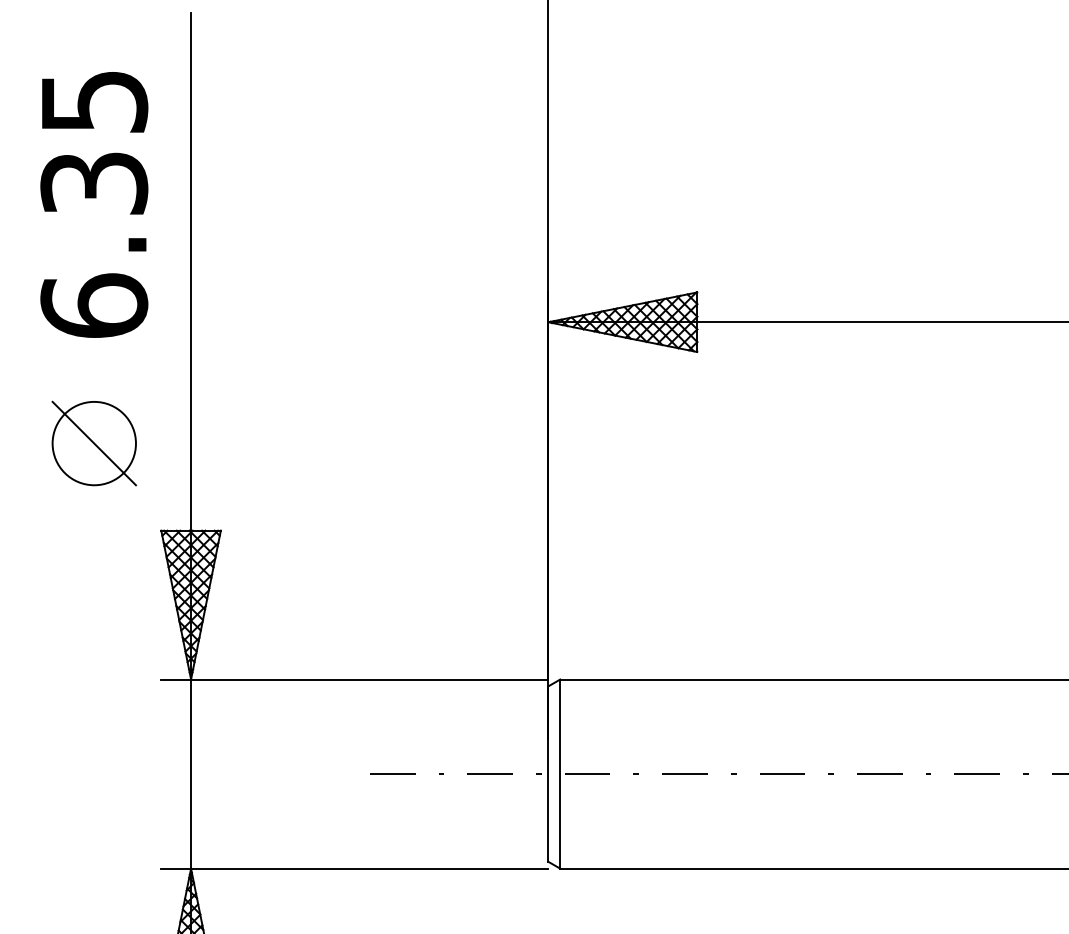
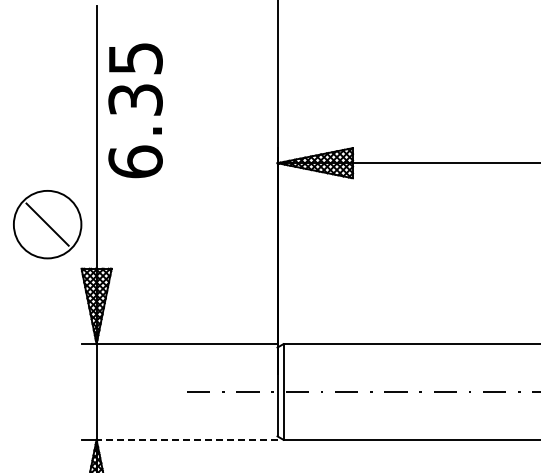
text: (94, 204) -> (135, 110), moved
circle: (94, 443) -> (47, 224), size x1.6
line: (368, 867) -> (186, 439), solid -> dashed

